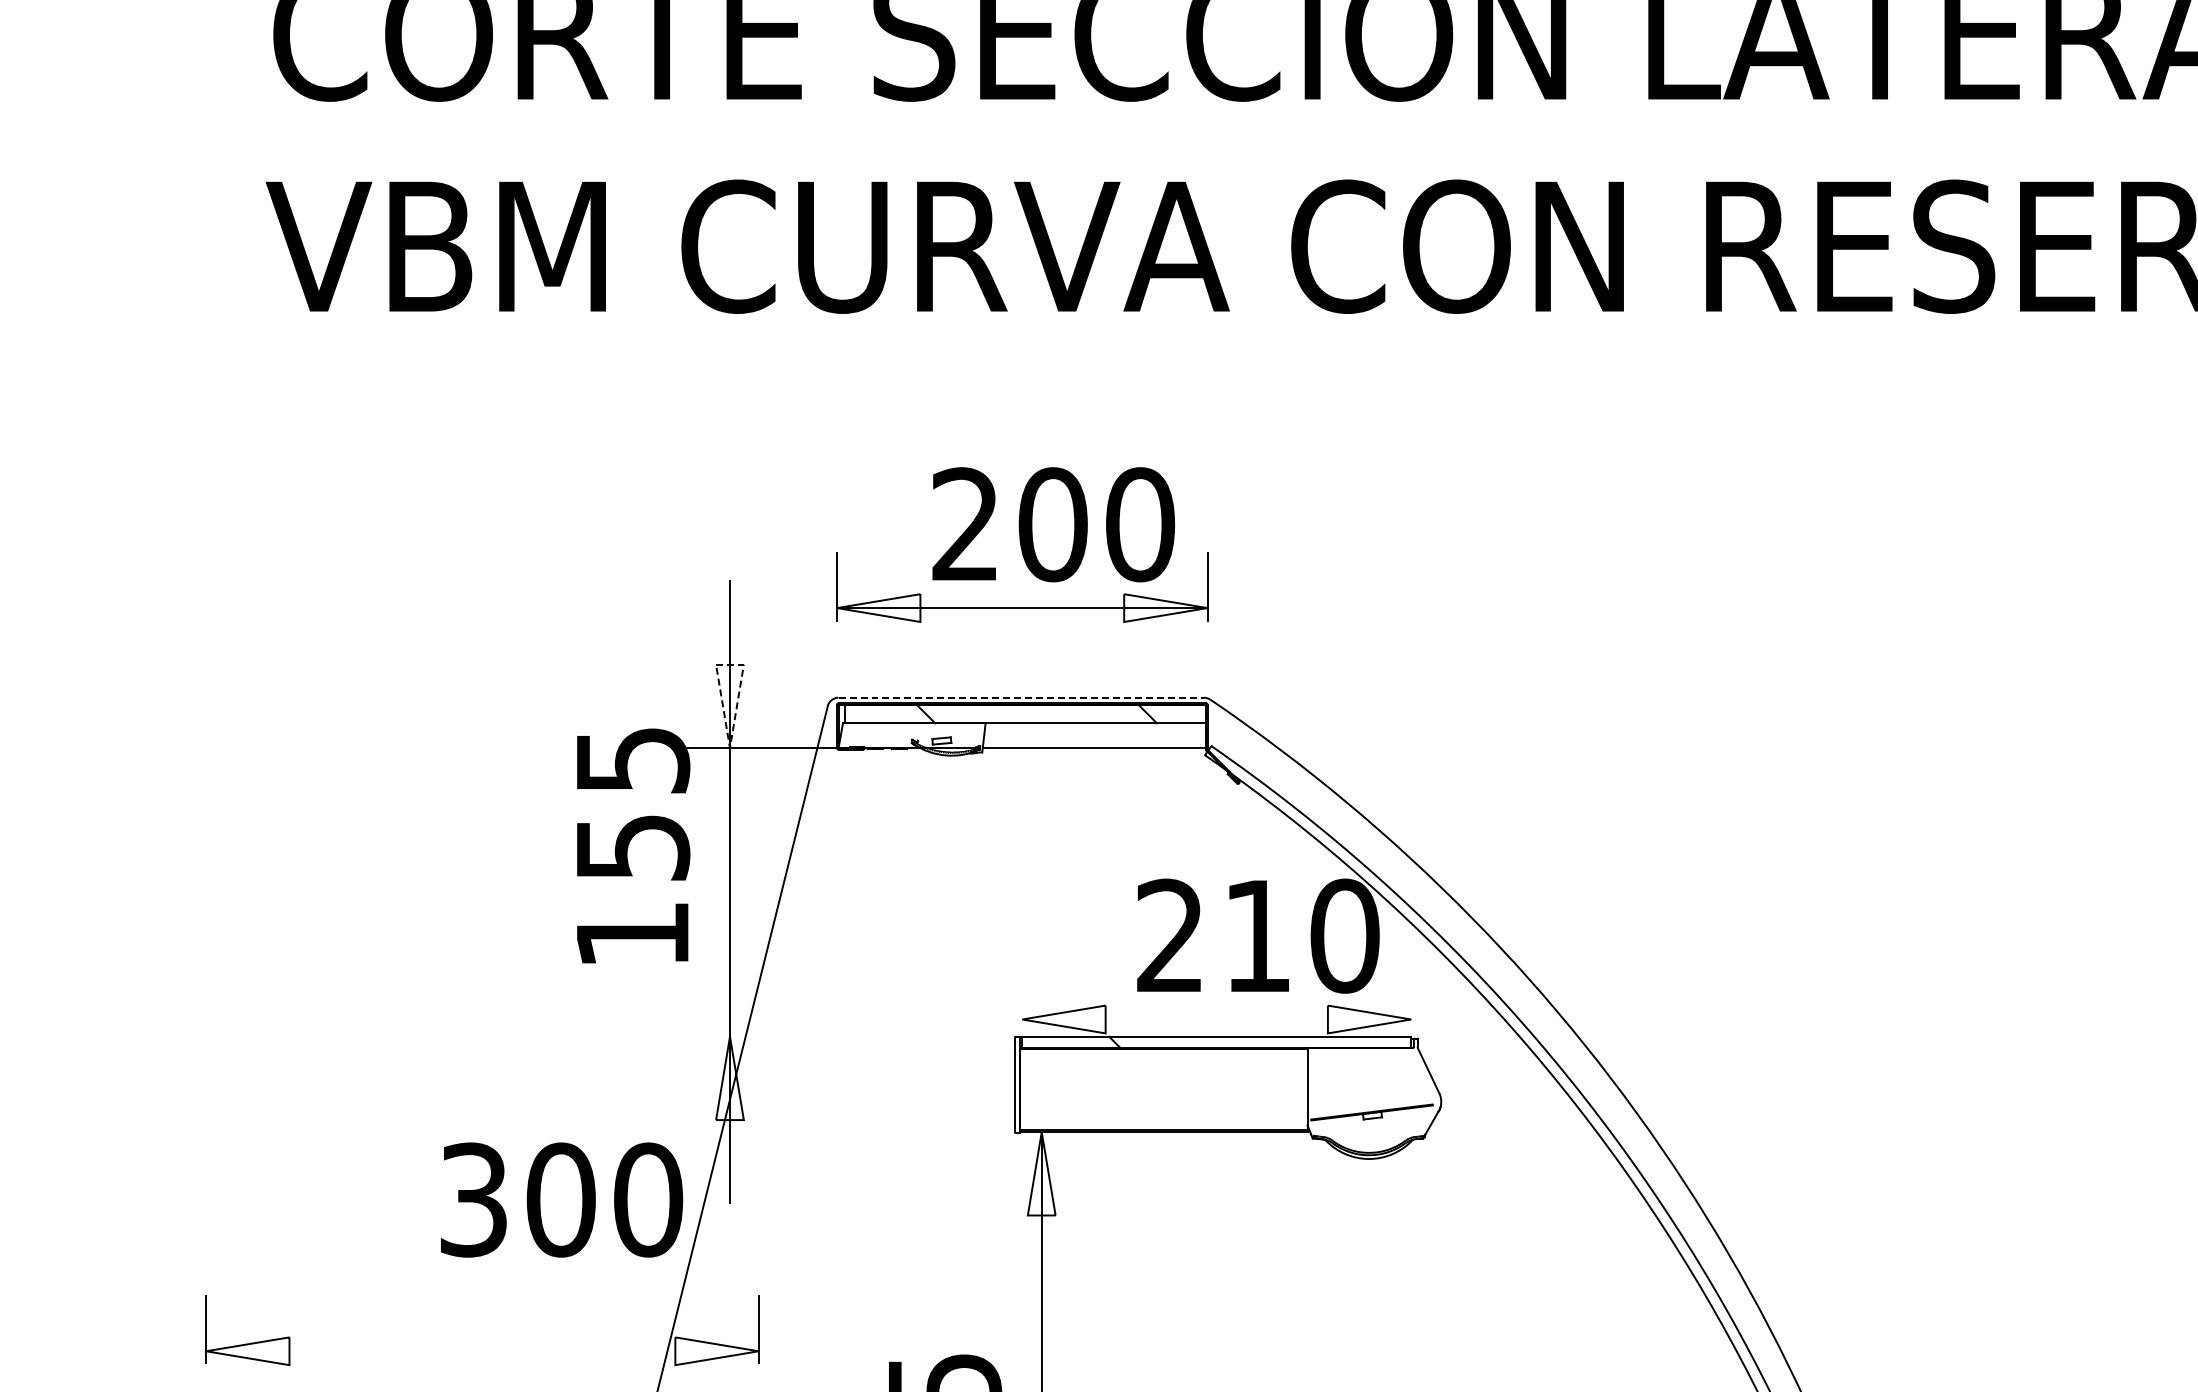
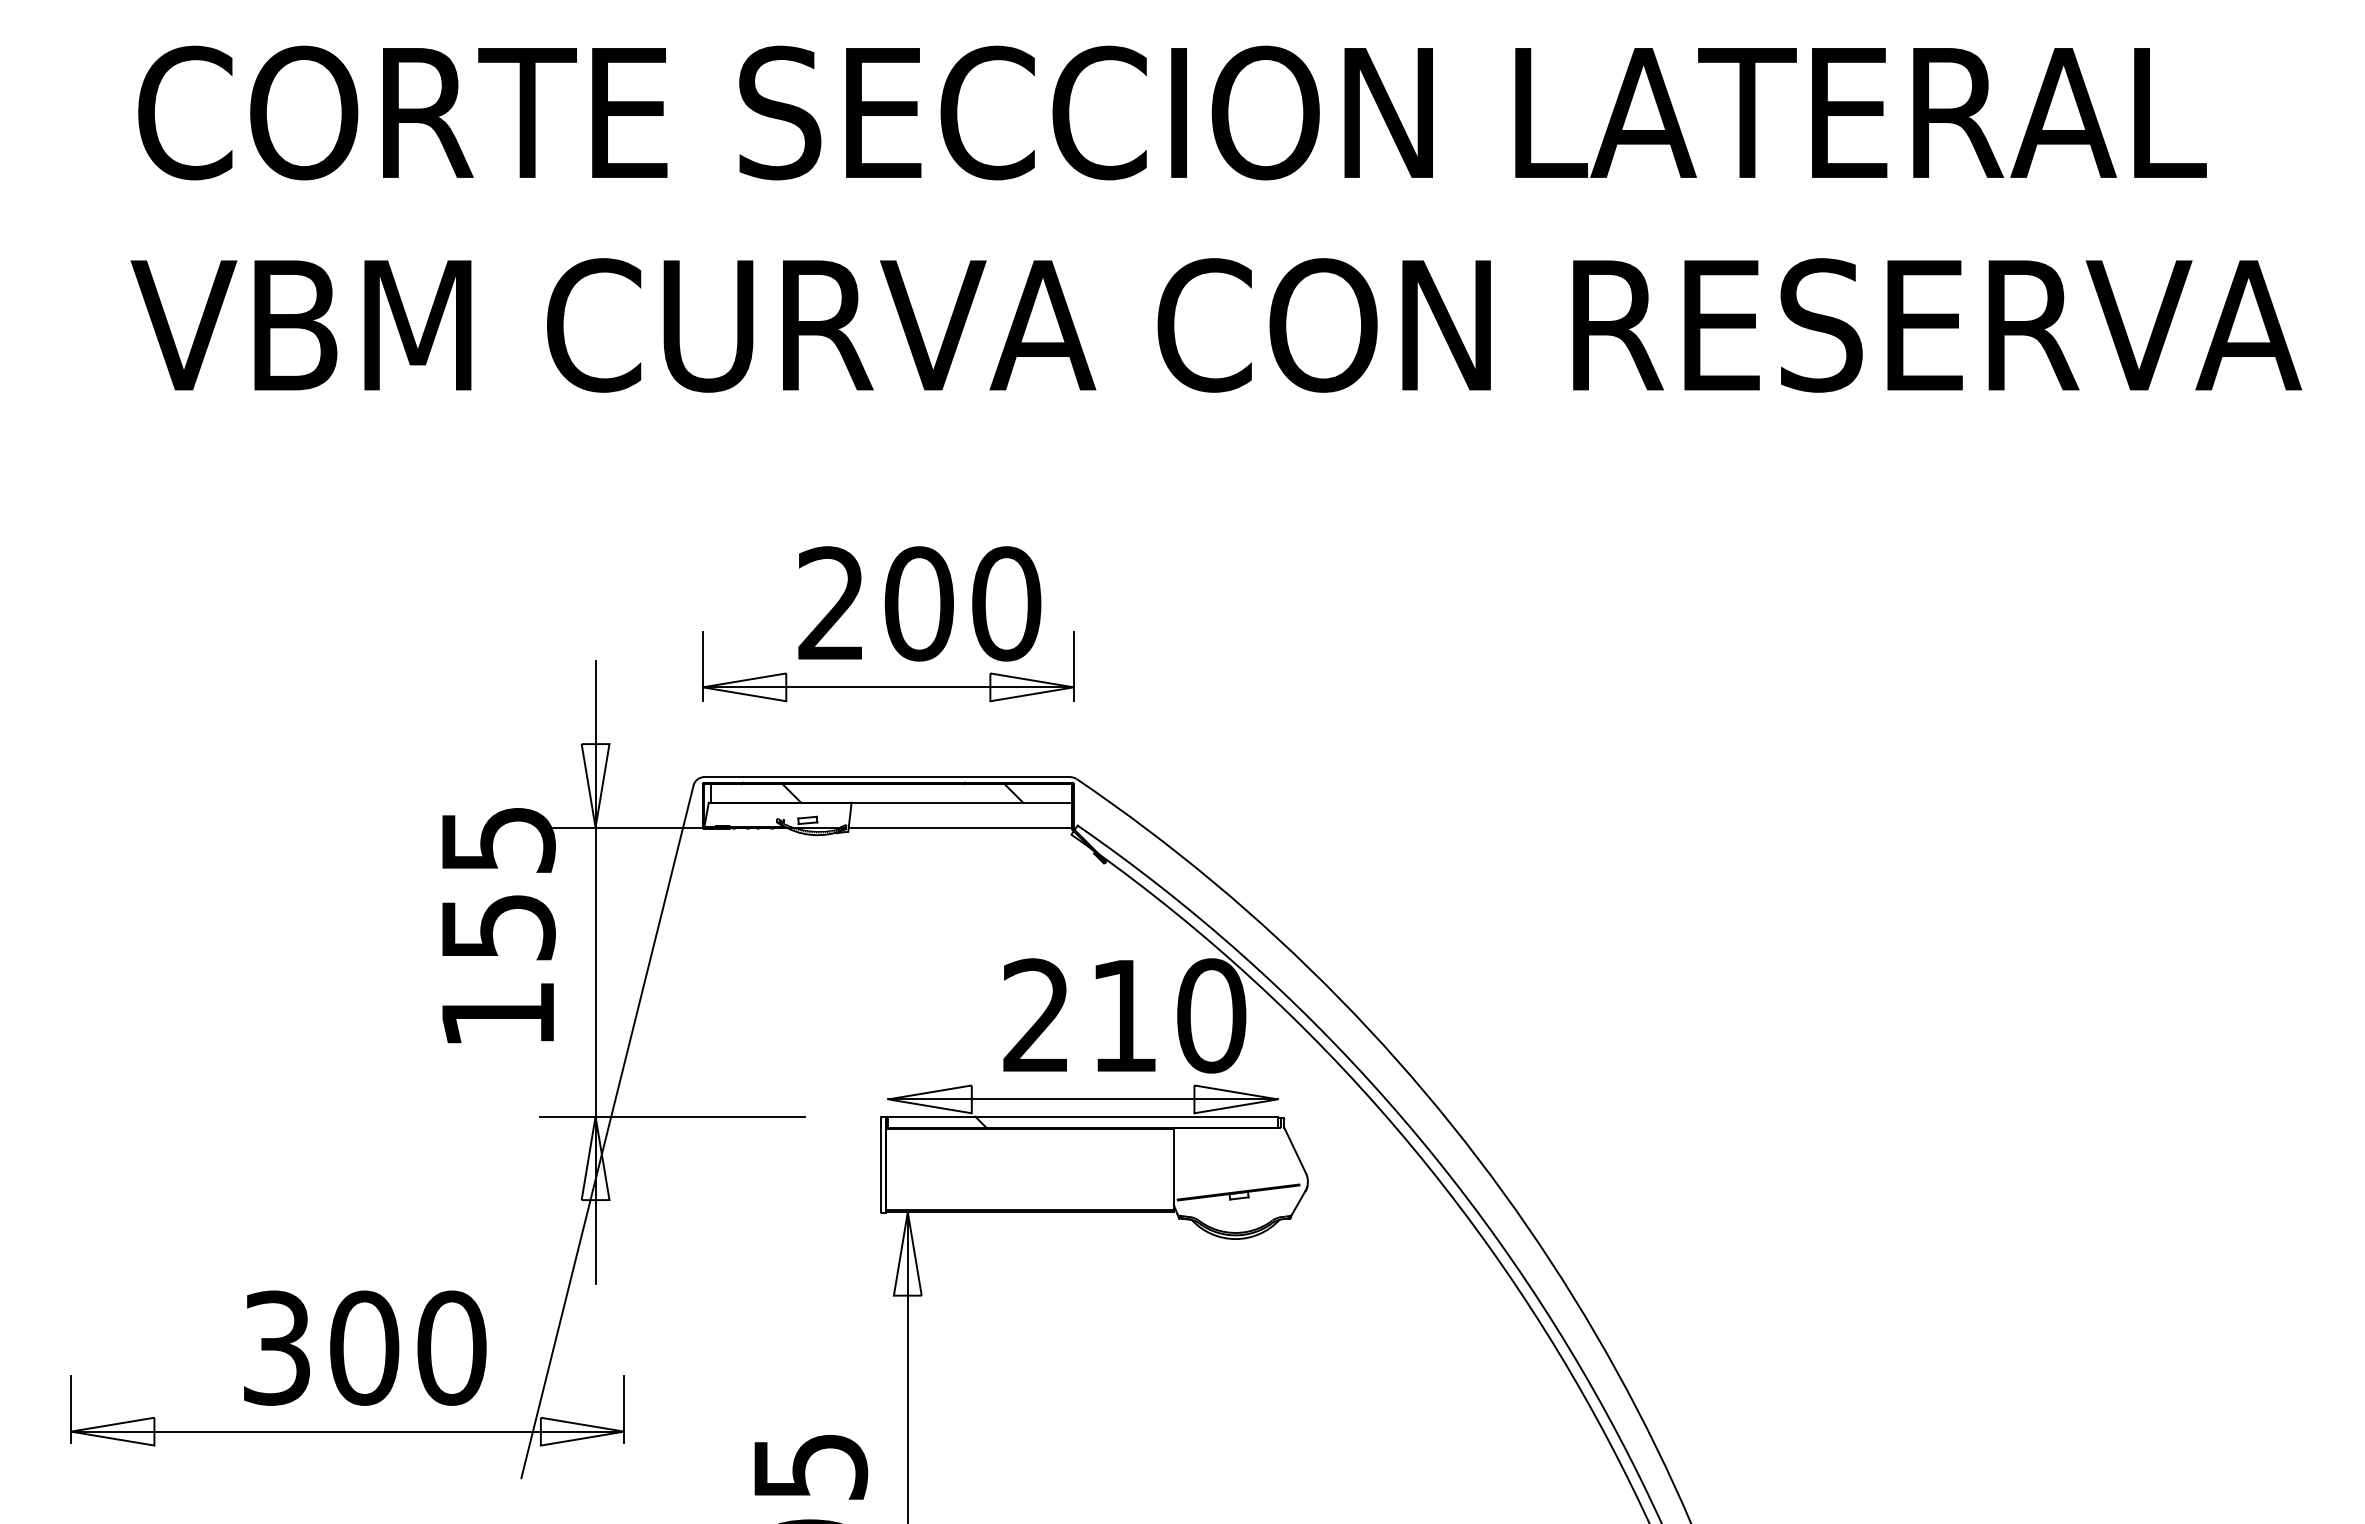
line: (1021, 698) -> (887, 777), dashed -> solid
line: (731, 734) -> (597, 813), dashed -> solid
line: (1216, 1019) -> (1082, 1099), added
line: (805, 1036) -> (671, 1116), added
text: (562, 1199) -> (365, 1347), moved
line: (482, 1351) -> (347, 1431), added

